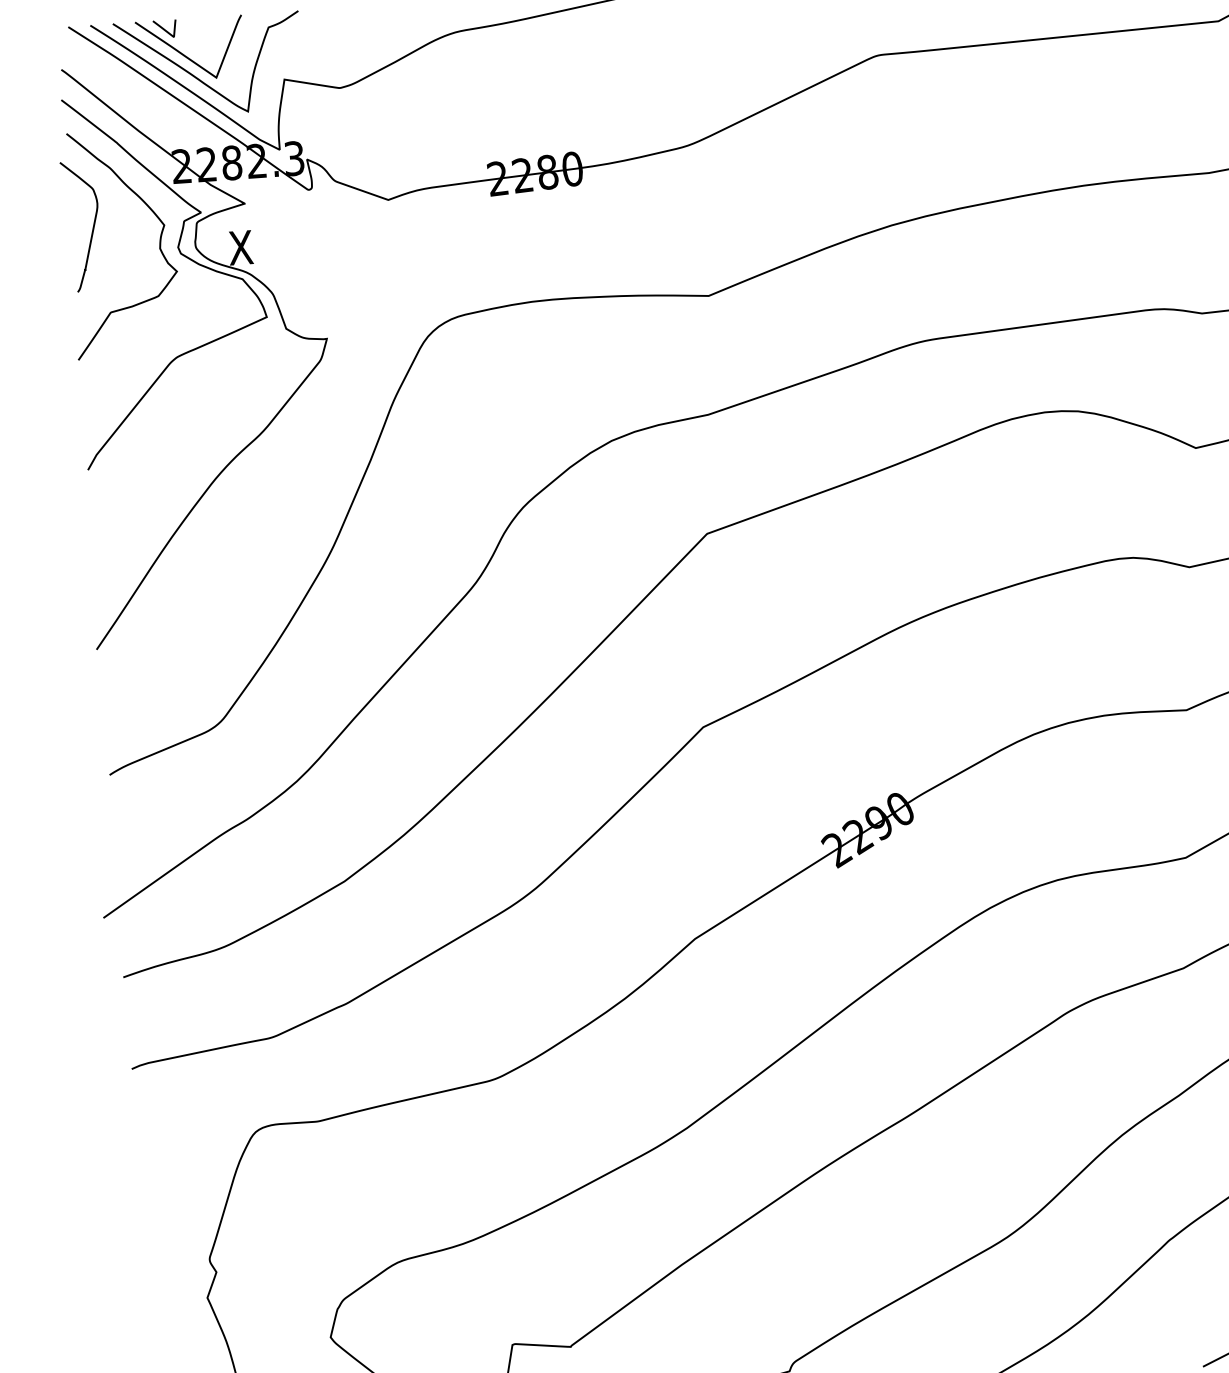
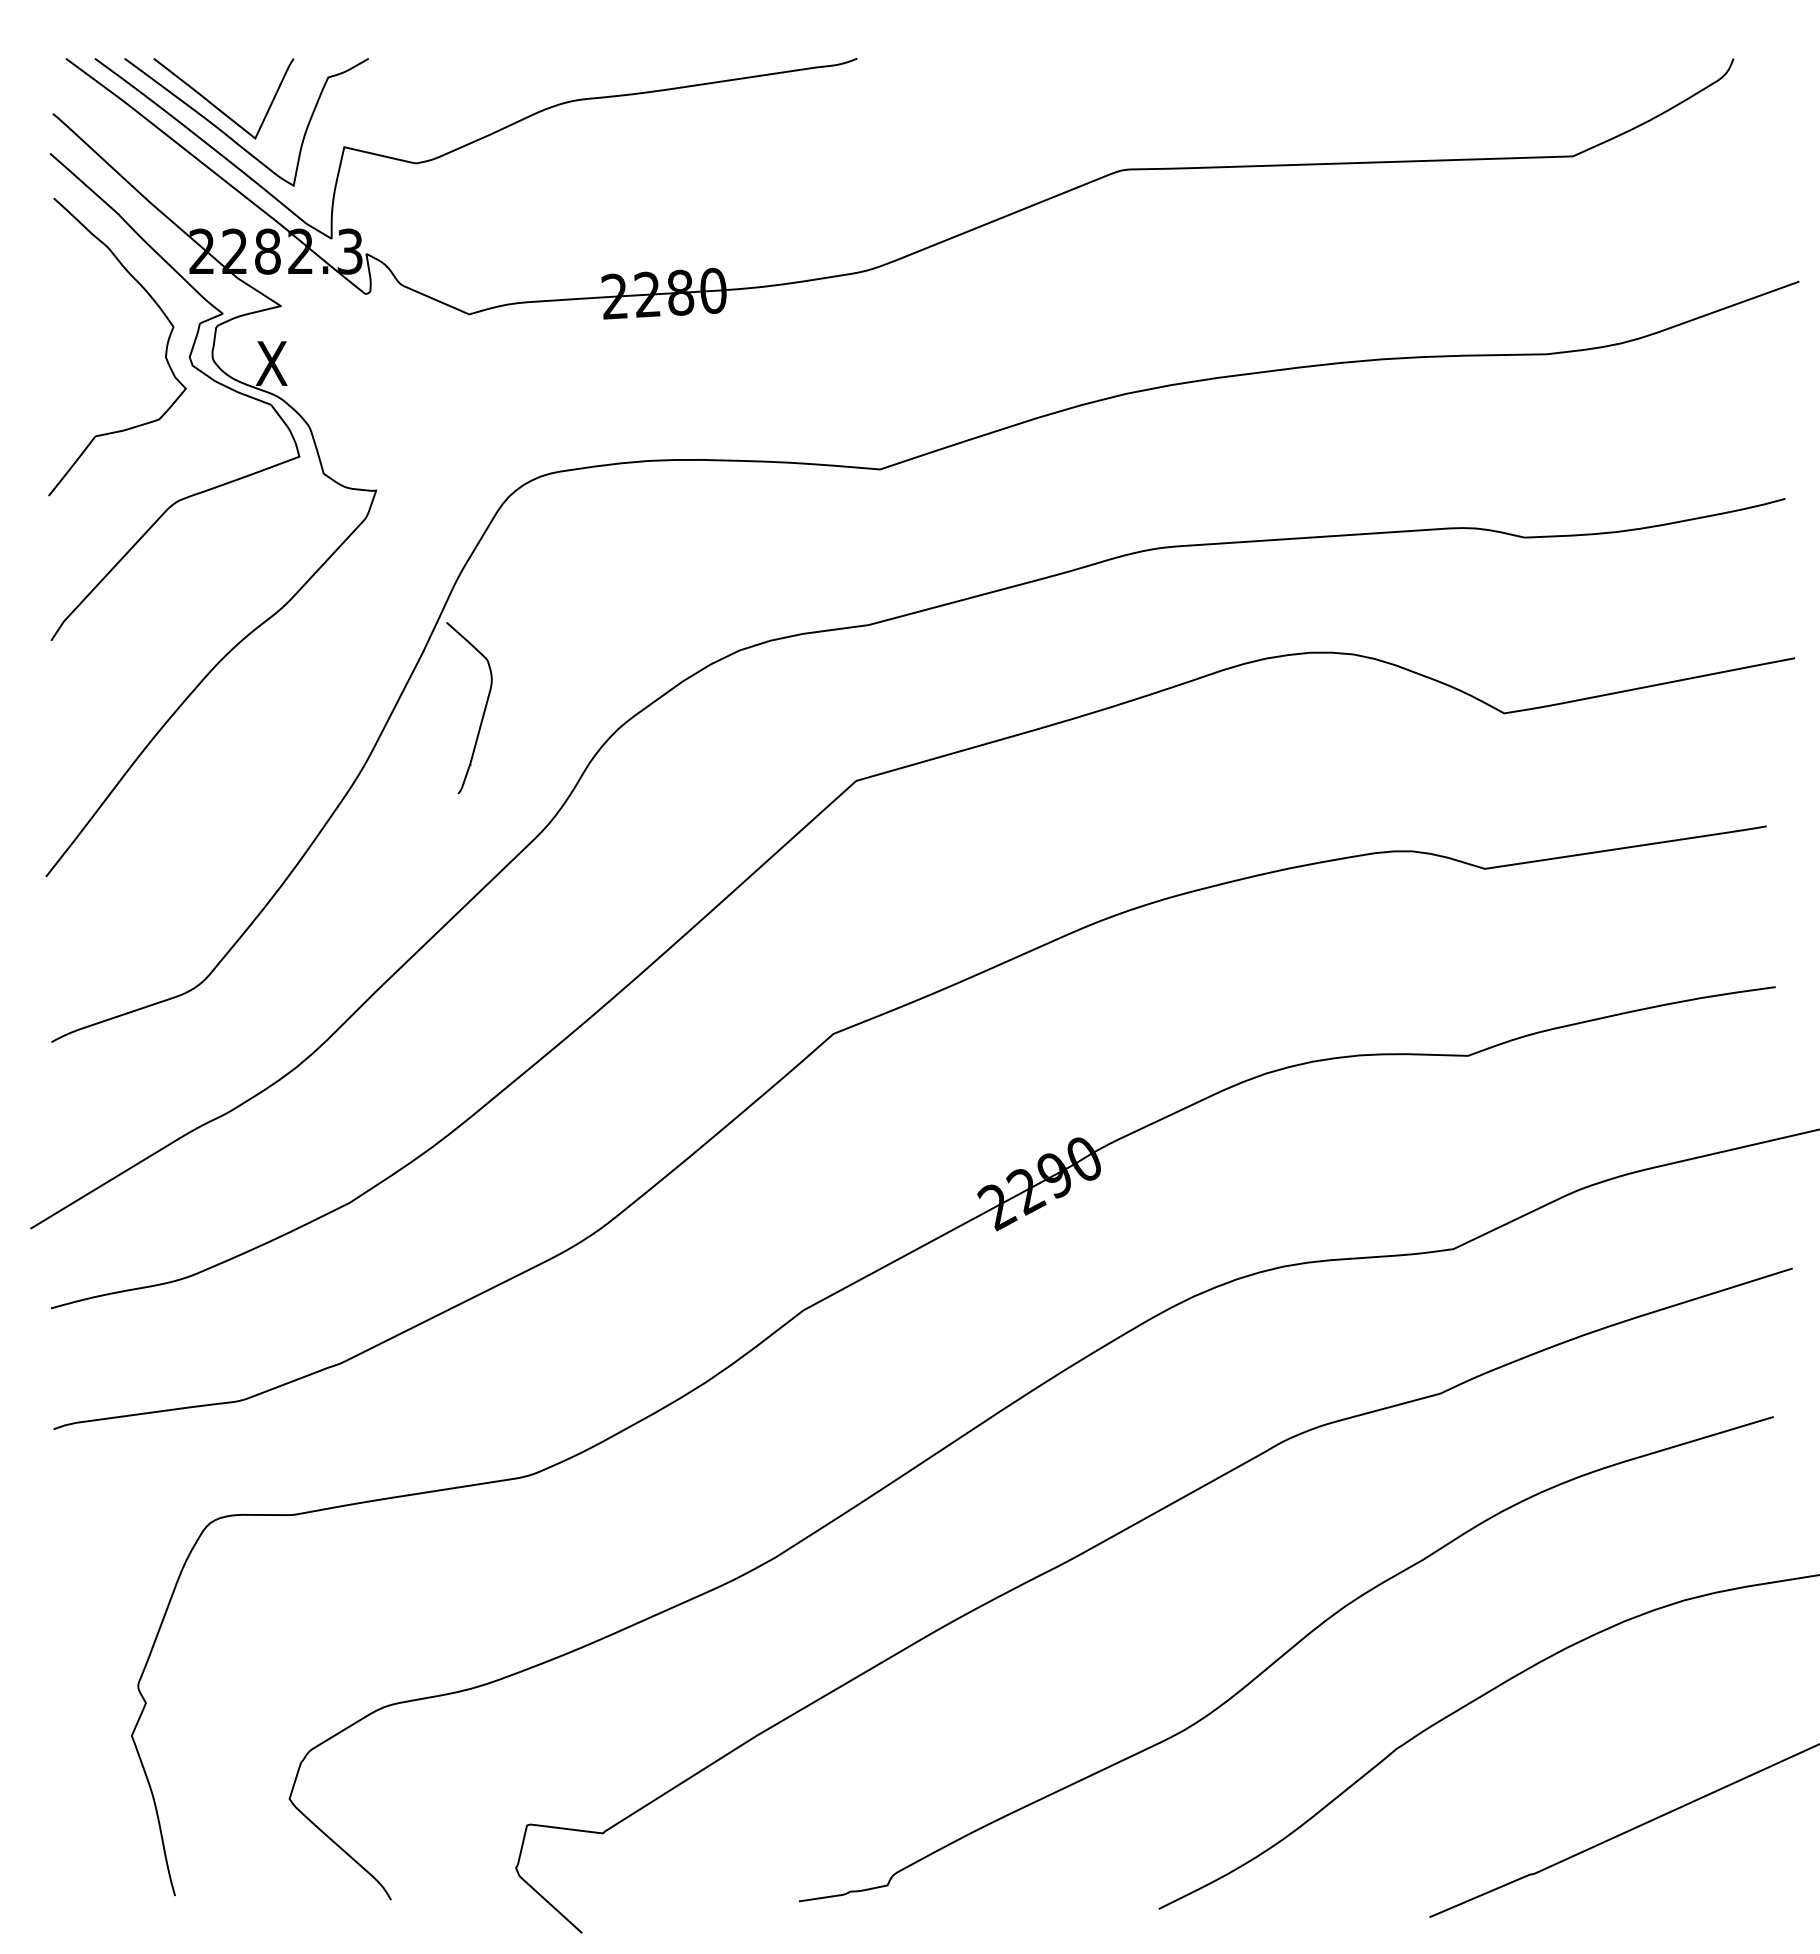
curve: (164, 28) -> (191, 69), removed
curve: (92, 227) -> (483, 710), moved

